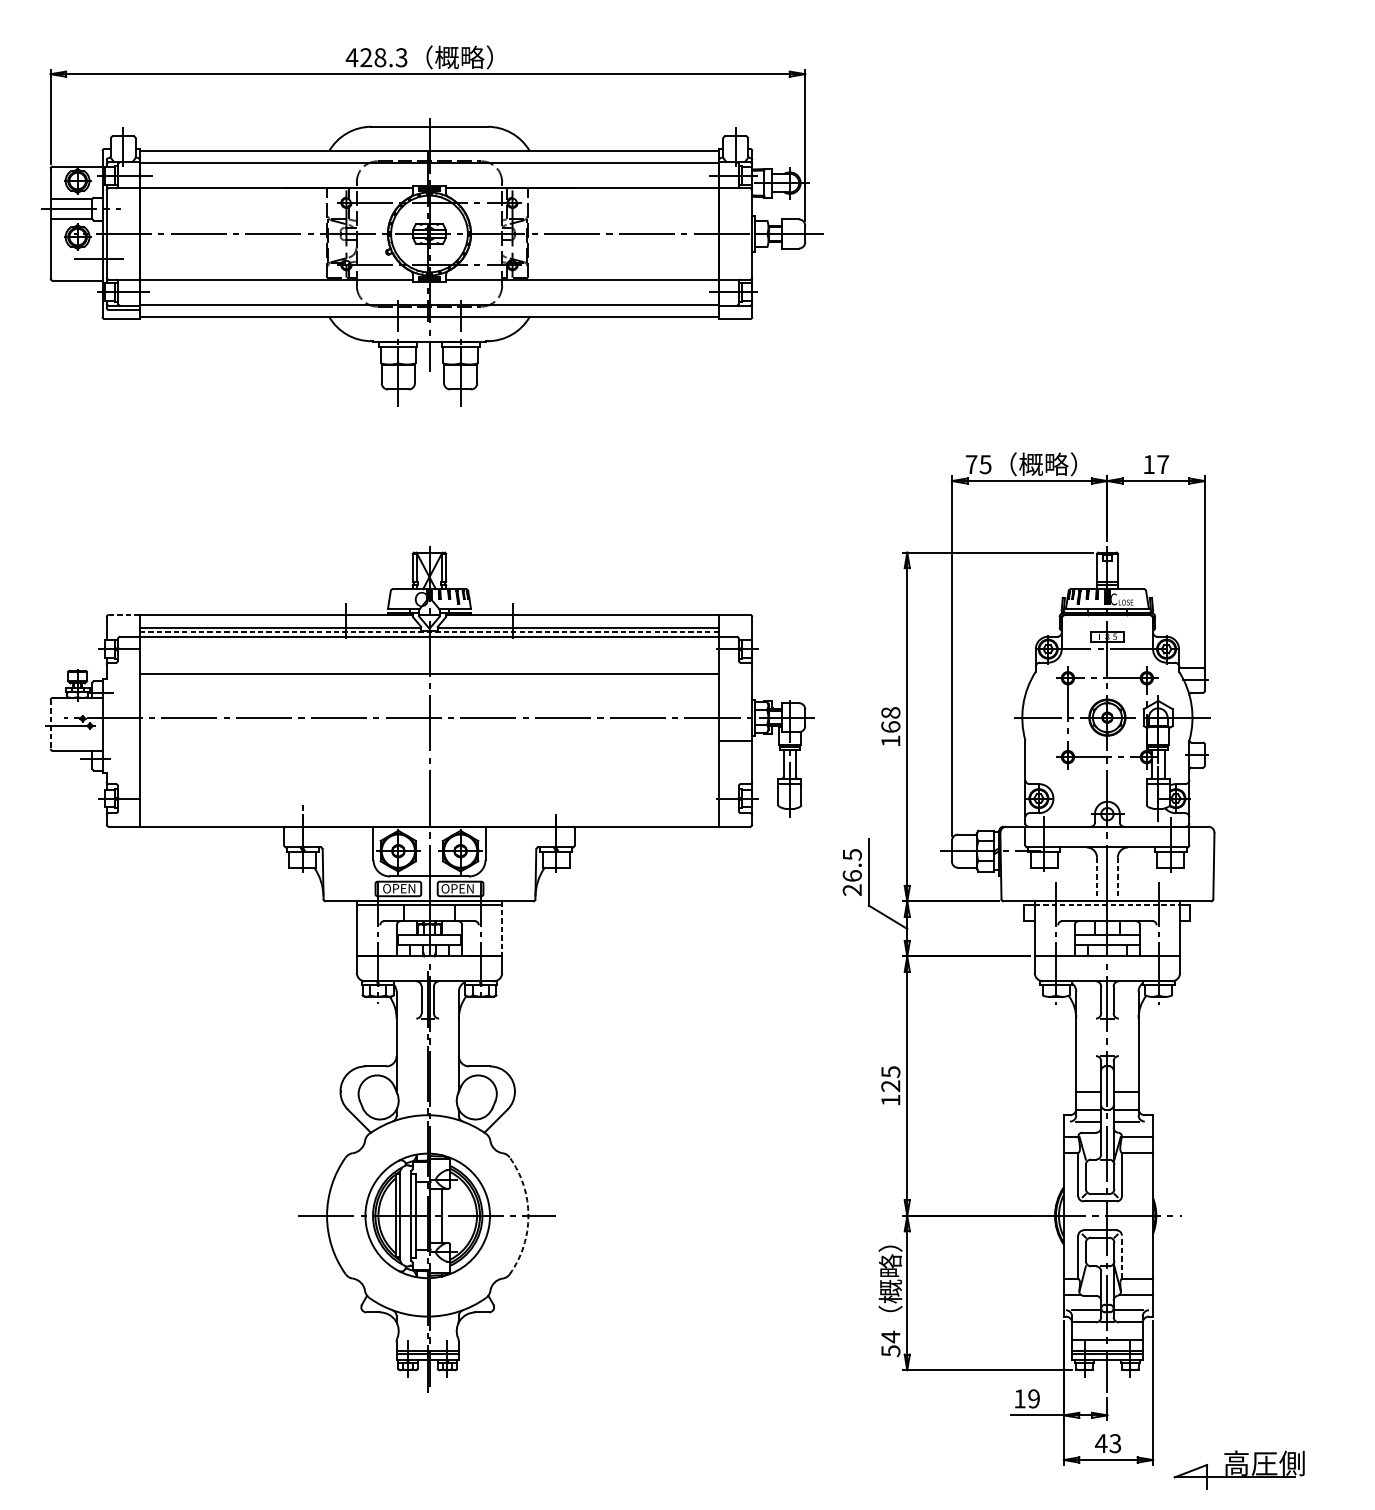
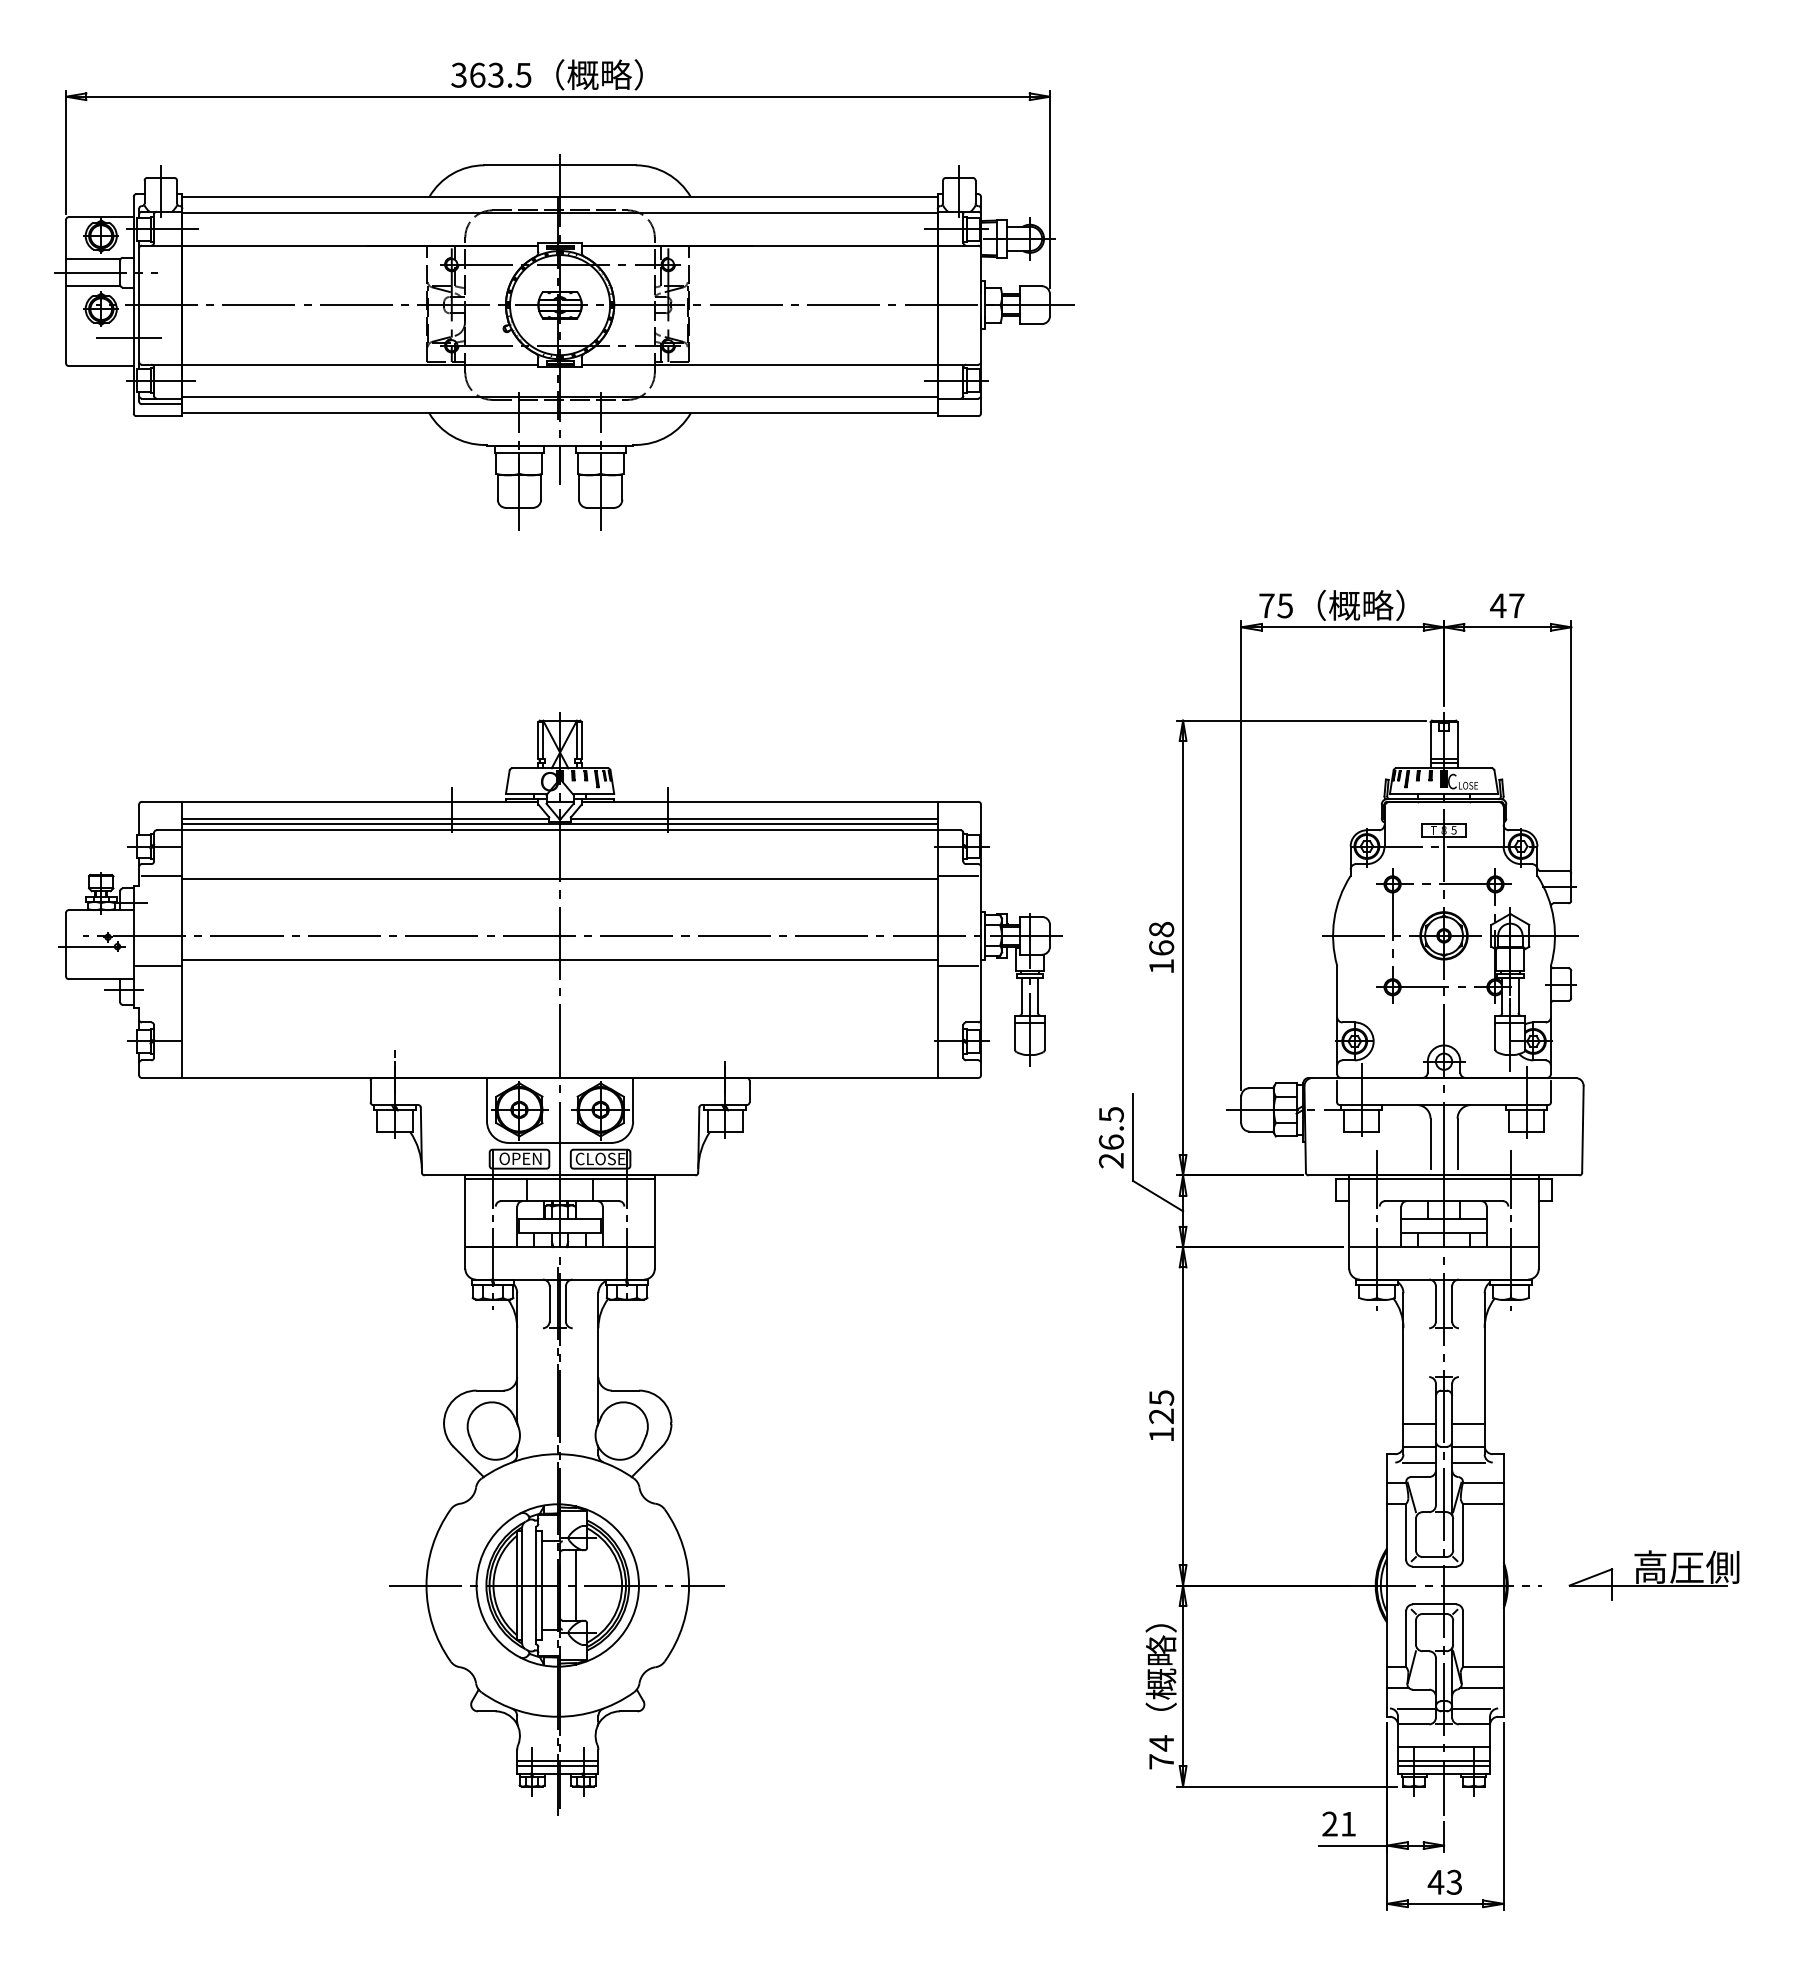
text: (376, 57) -> (490, 74), 428.3 -> 363.5
text: (1149, 464) -> (1498, 605), 17 -> 47
line: (124, 614) -> (162, 801), dashed -> solid
line: (429, 631) -> (560, 823), dashed -> solid
line: (123, 671) -> (161, 875), added
line: (734, 671) -> (957, 875), added
line: (50, 724) -> (66, 944), dashed -> solid
line: (429, 735) -> (559, 959), added
line: (122, 740) -> (159, 965), added
line: (1097, 876) -> (1430, 1143), dashed -> solid
line: (1117, 876) -> (1457, 1143), dashed -> solid
text: (462, 888) -> (603, 1158), OPEN -> CLOSE
line: (1107, 904) -> (1444, 1179), dashed -> solid
line: (501, 929) -> (654, 1211), dashed -> solid
arc: (528, 1215) -> (689, 1585), dashed -> solid
line: (1122, 1257) -> (1463, 1639), dashed -> solid
text: (890, 1350) -> (1161, 1761), 54 -> 74
text: (1026, 1398) -> (1338, 1823), 19 -> 21
part: (1238, 1469) -> (1653, 1575), moved

